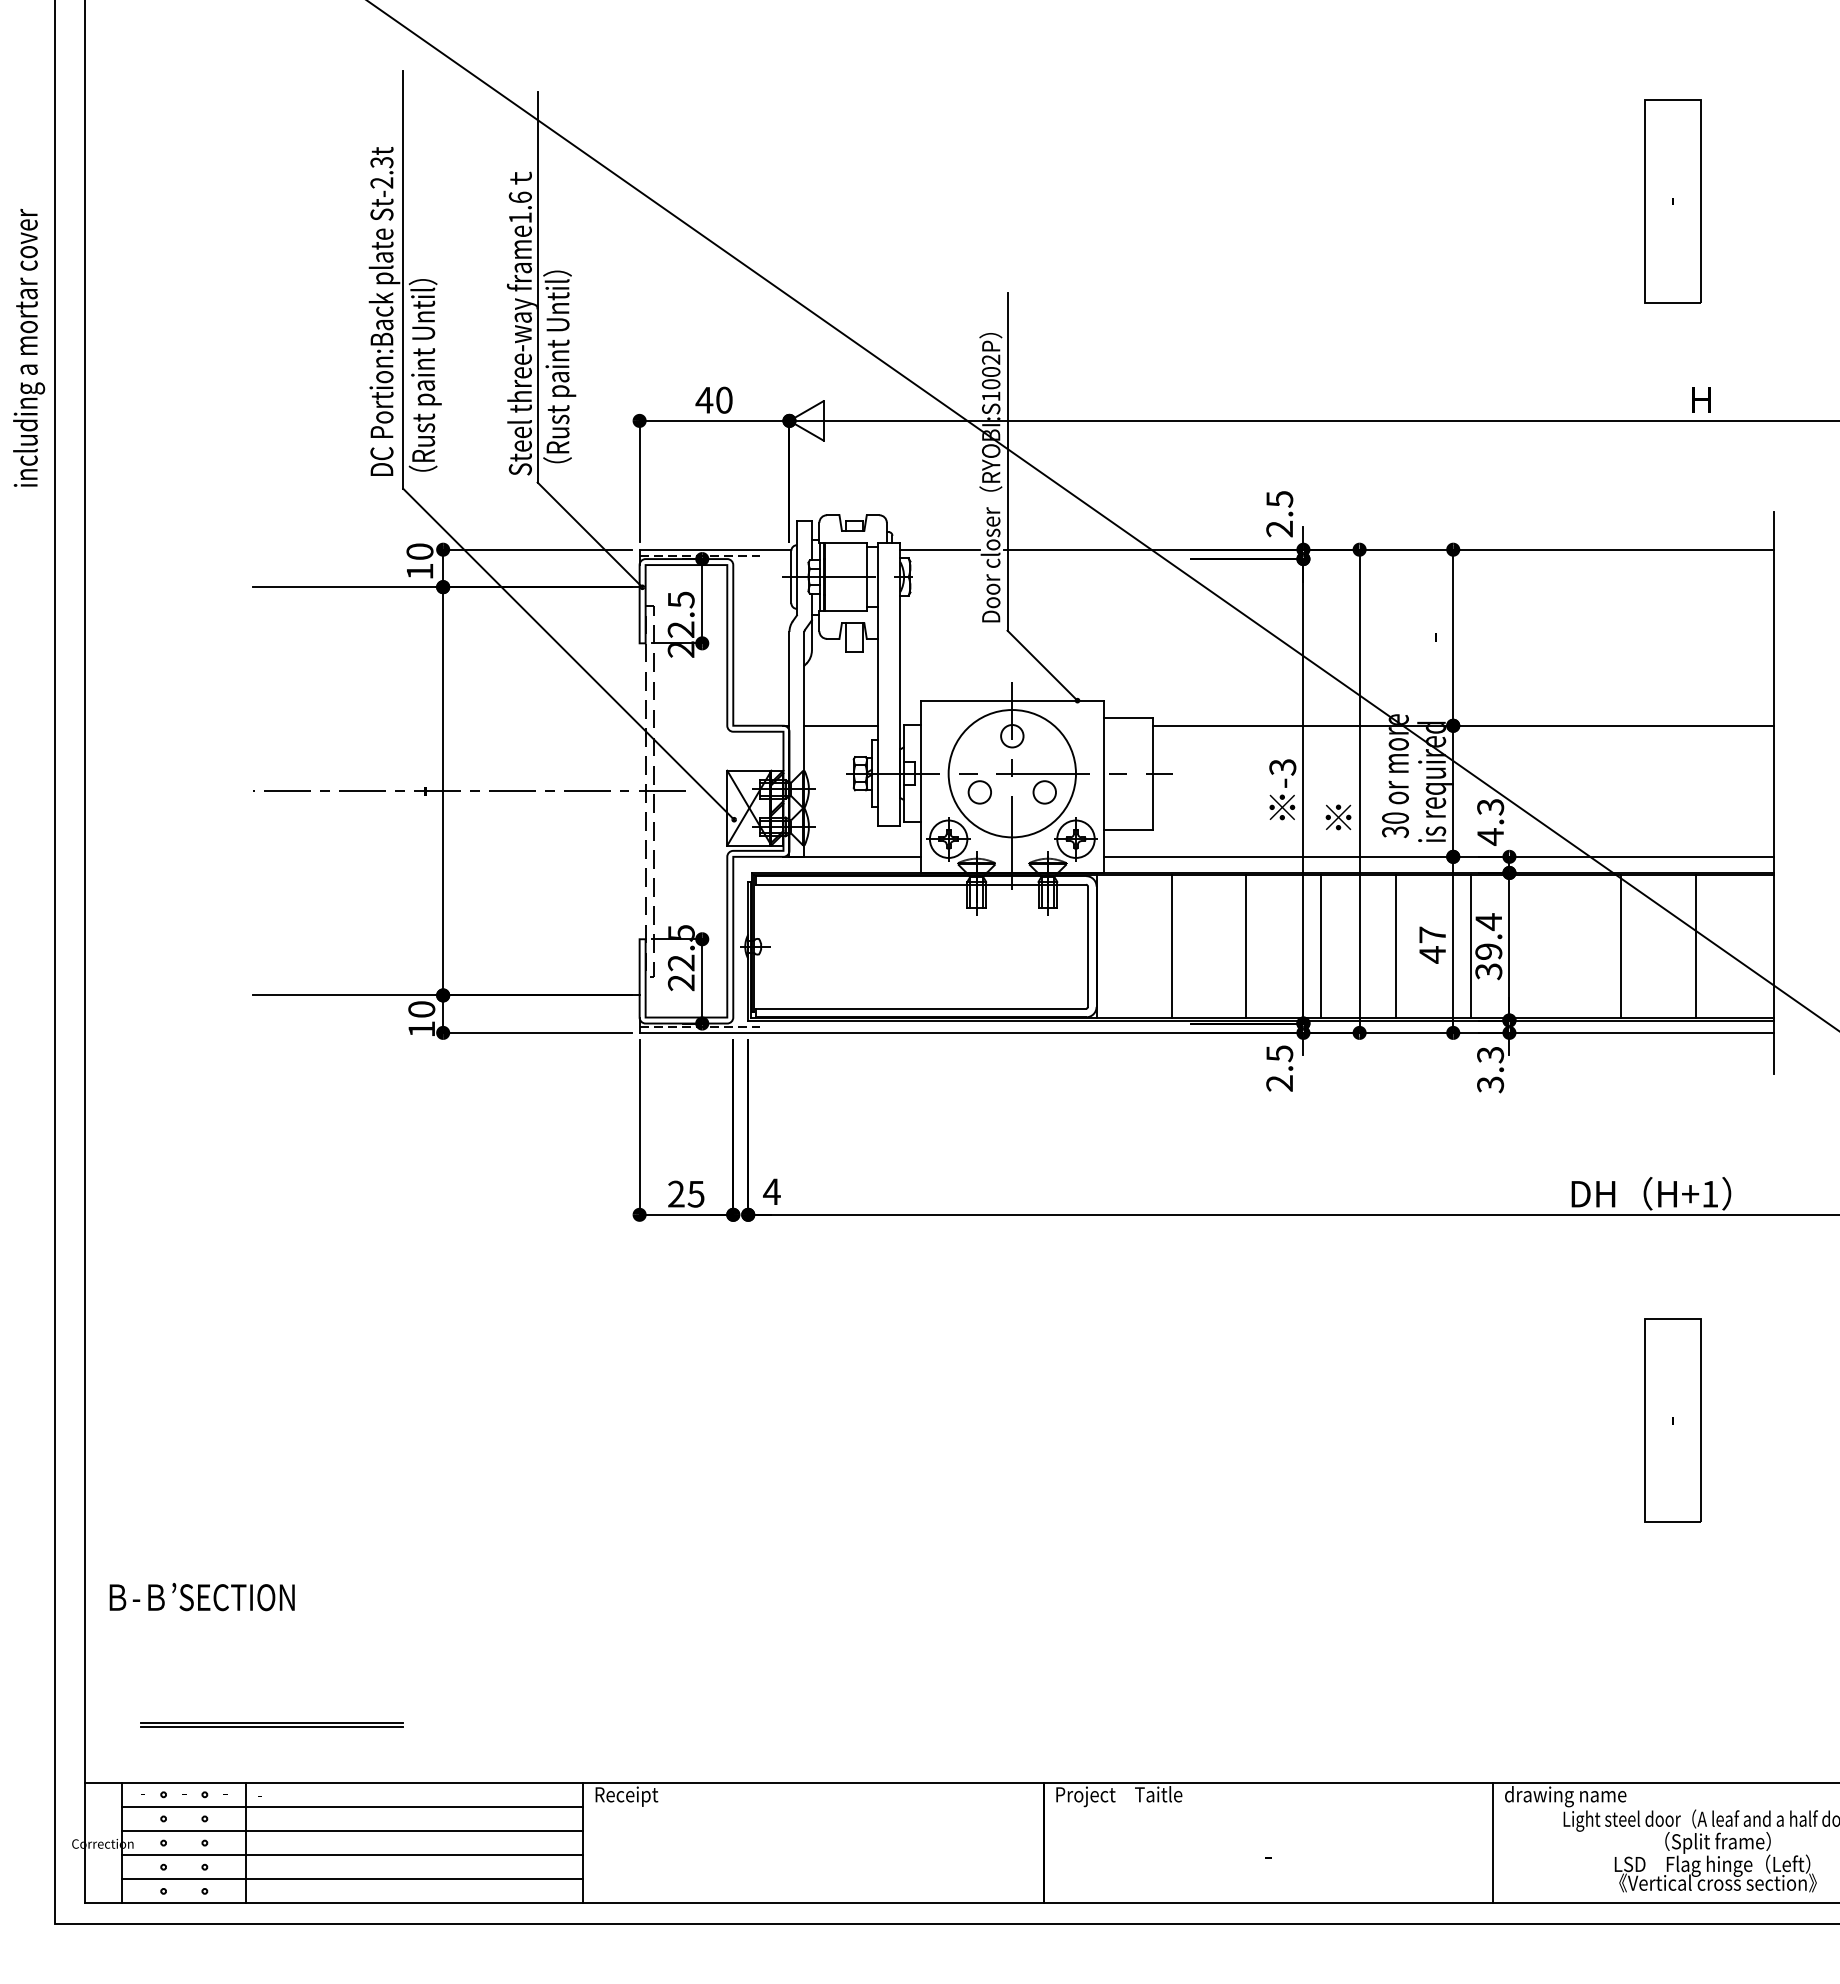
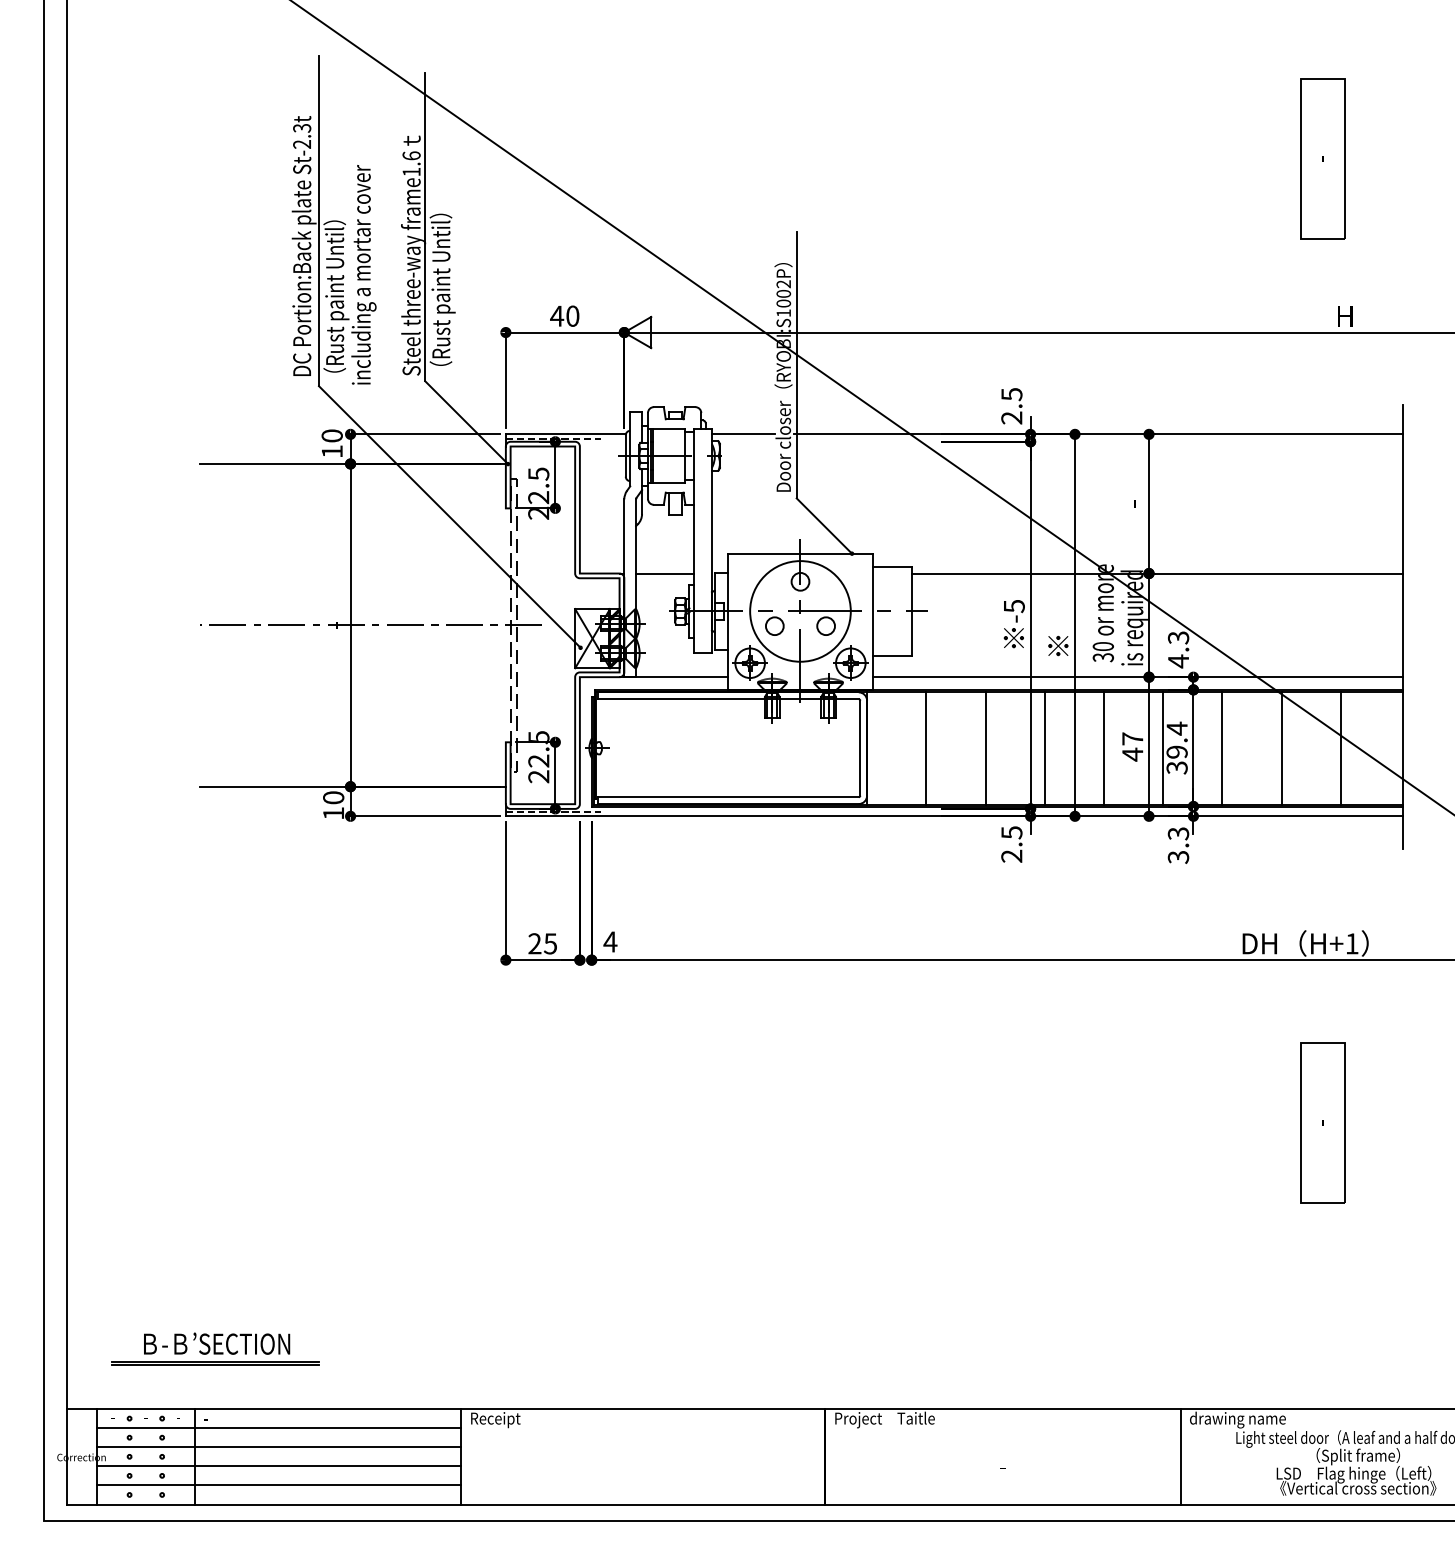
text: (29, 347) -> (364, 274), moved
text: (1282, 767) -> (1014, 606), -3 -> -5
line: (1546, 946) -> (1222, 748), added
text: (201, 1597) -> (216, 1344), moved

